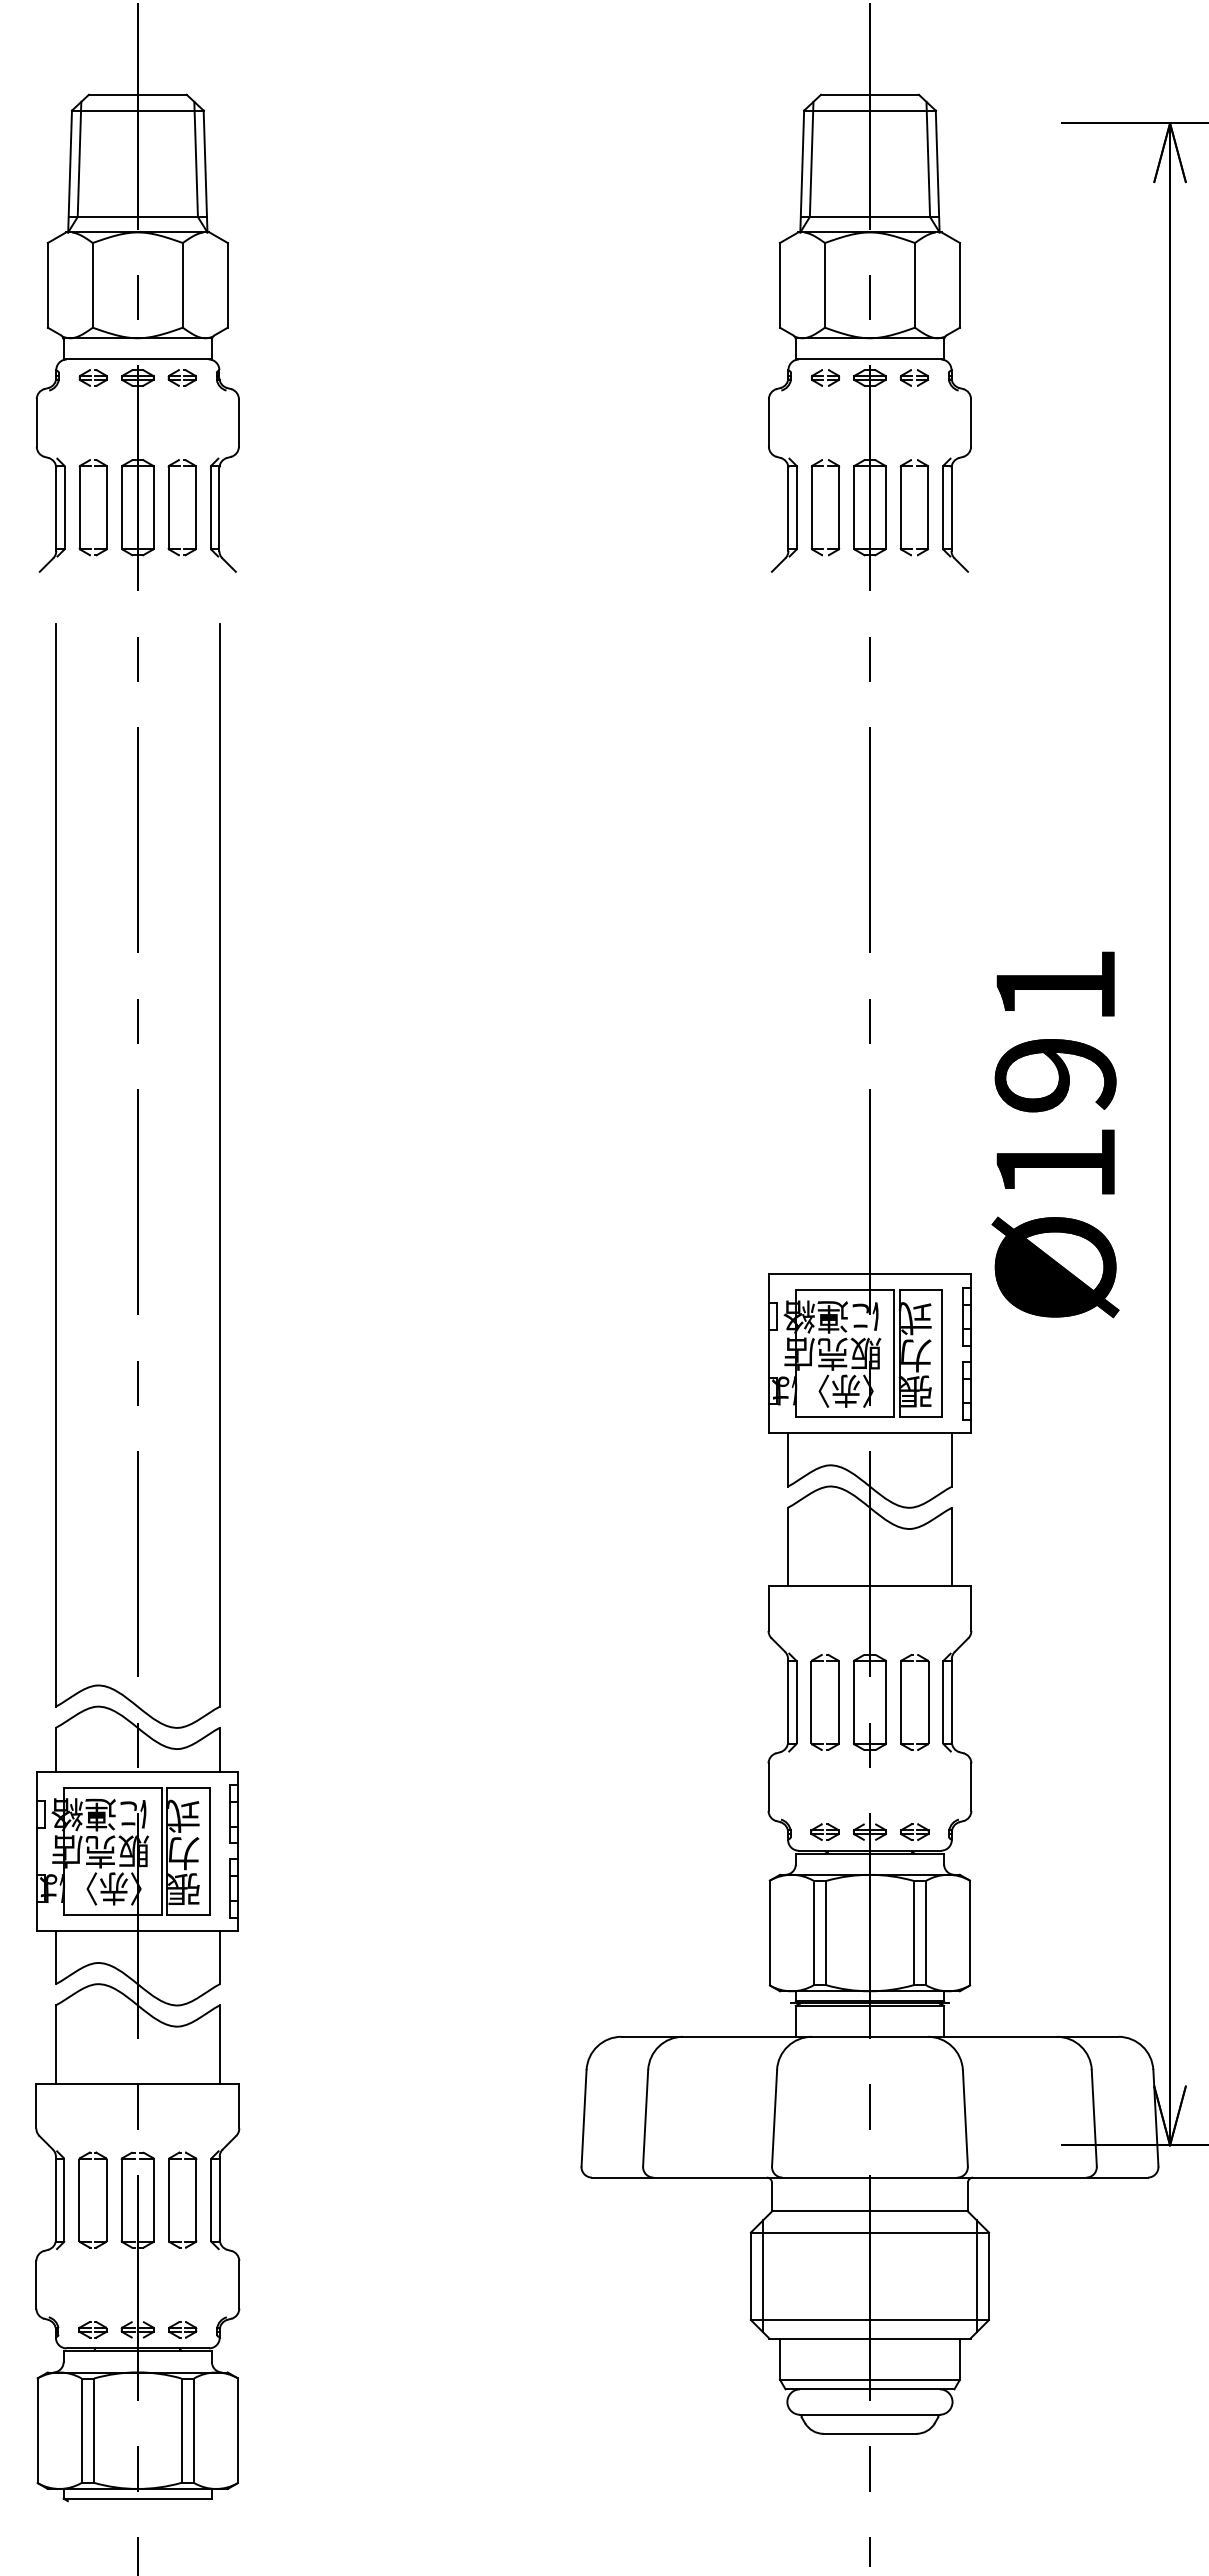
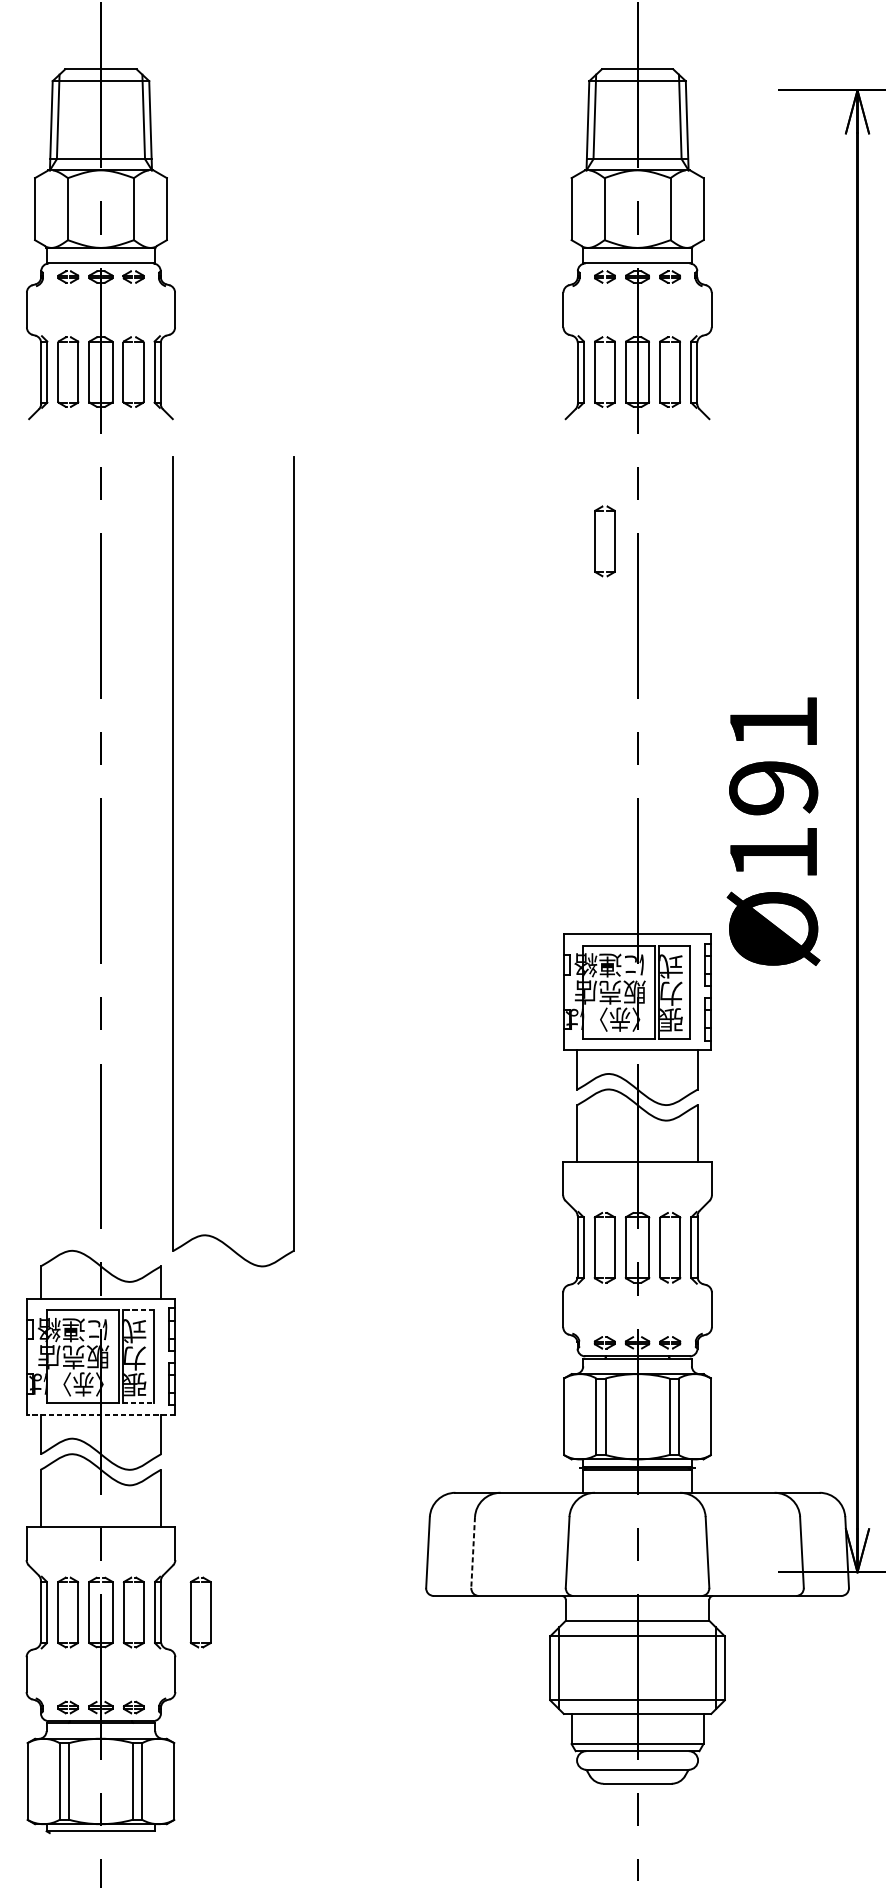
part: (812, 738) -> (595, 541), added
part: (56, 1175) -> (174, 861), moved
line: (188, 1787) -> (138, 1310), solid -> dashed
line: (189, 1914) -> (138, 1403), solid -> dashed
line: (137, 1930) -> (100, 1414), solid -> dashed
line: (645, 2118) -> (473, 1552), solid -> dashed
part: (260, 2199) -> (190, 1612), added

